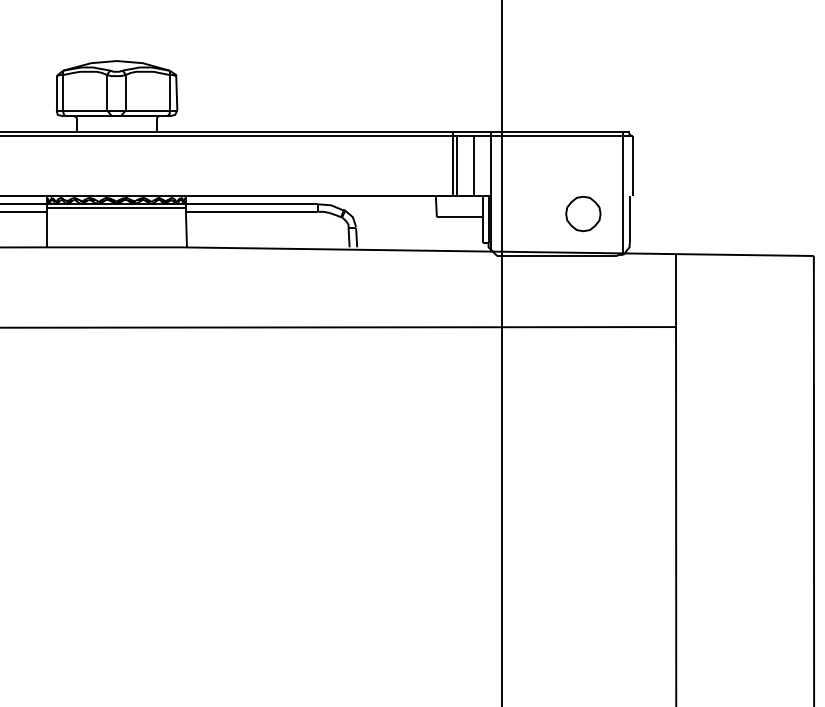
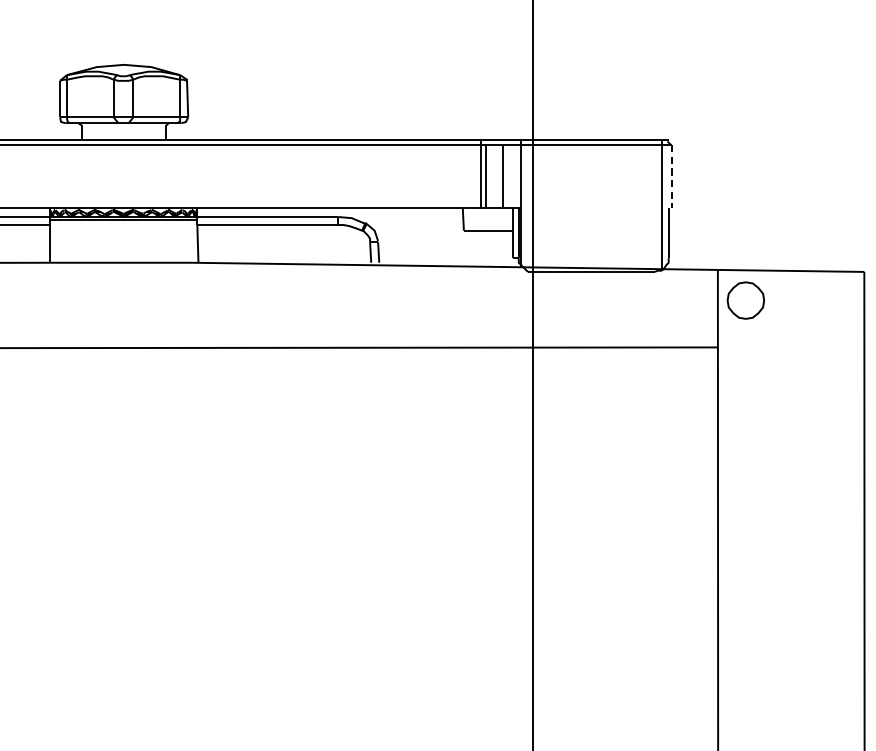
line: (632, 166) -> (671, 176), solid -> dashed
part: (583, 213) -> (746, 300), moved

